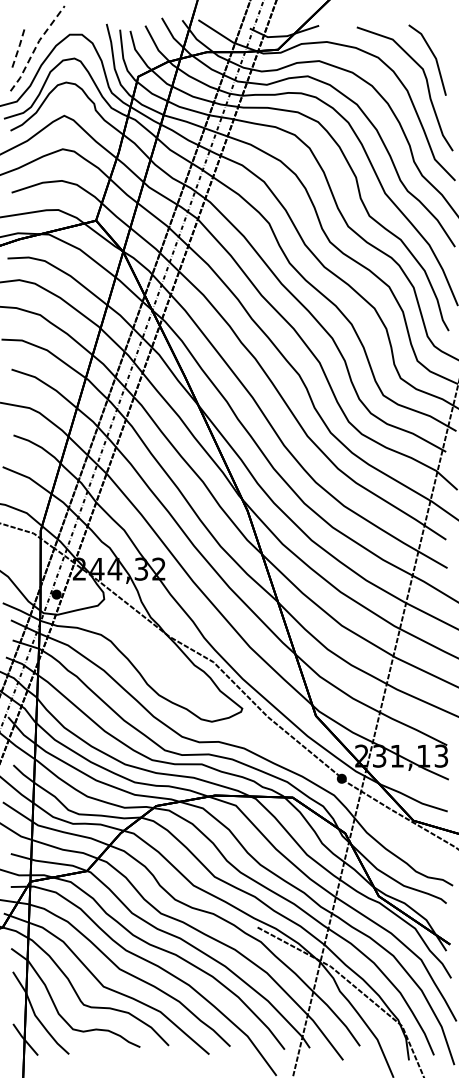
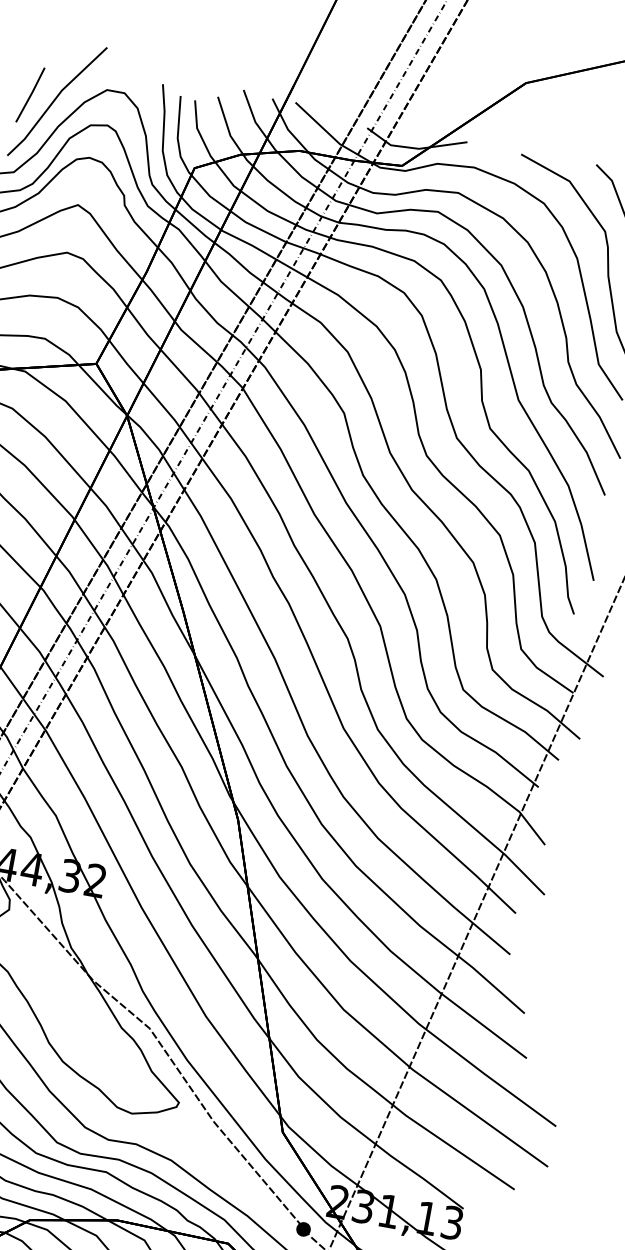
line: (19, 46) -> (31, 93), dashed -> solid
line: (35, 47) -> (54, 99), dashed -> solid

